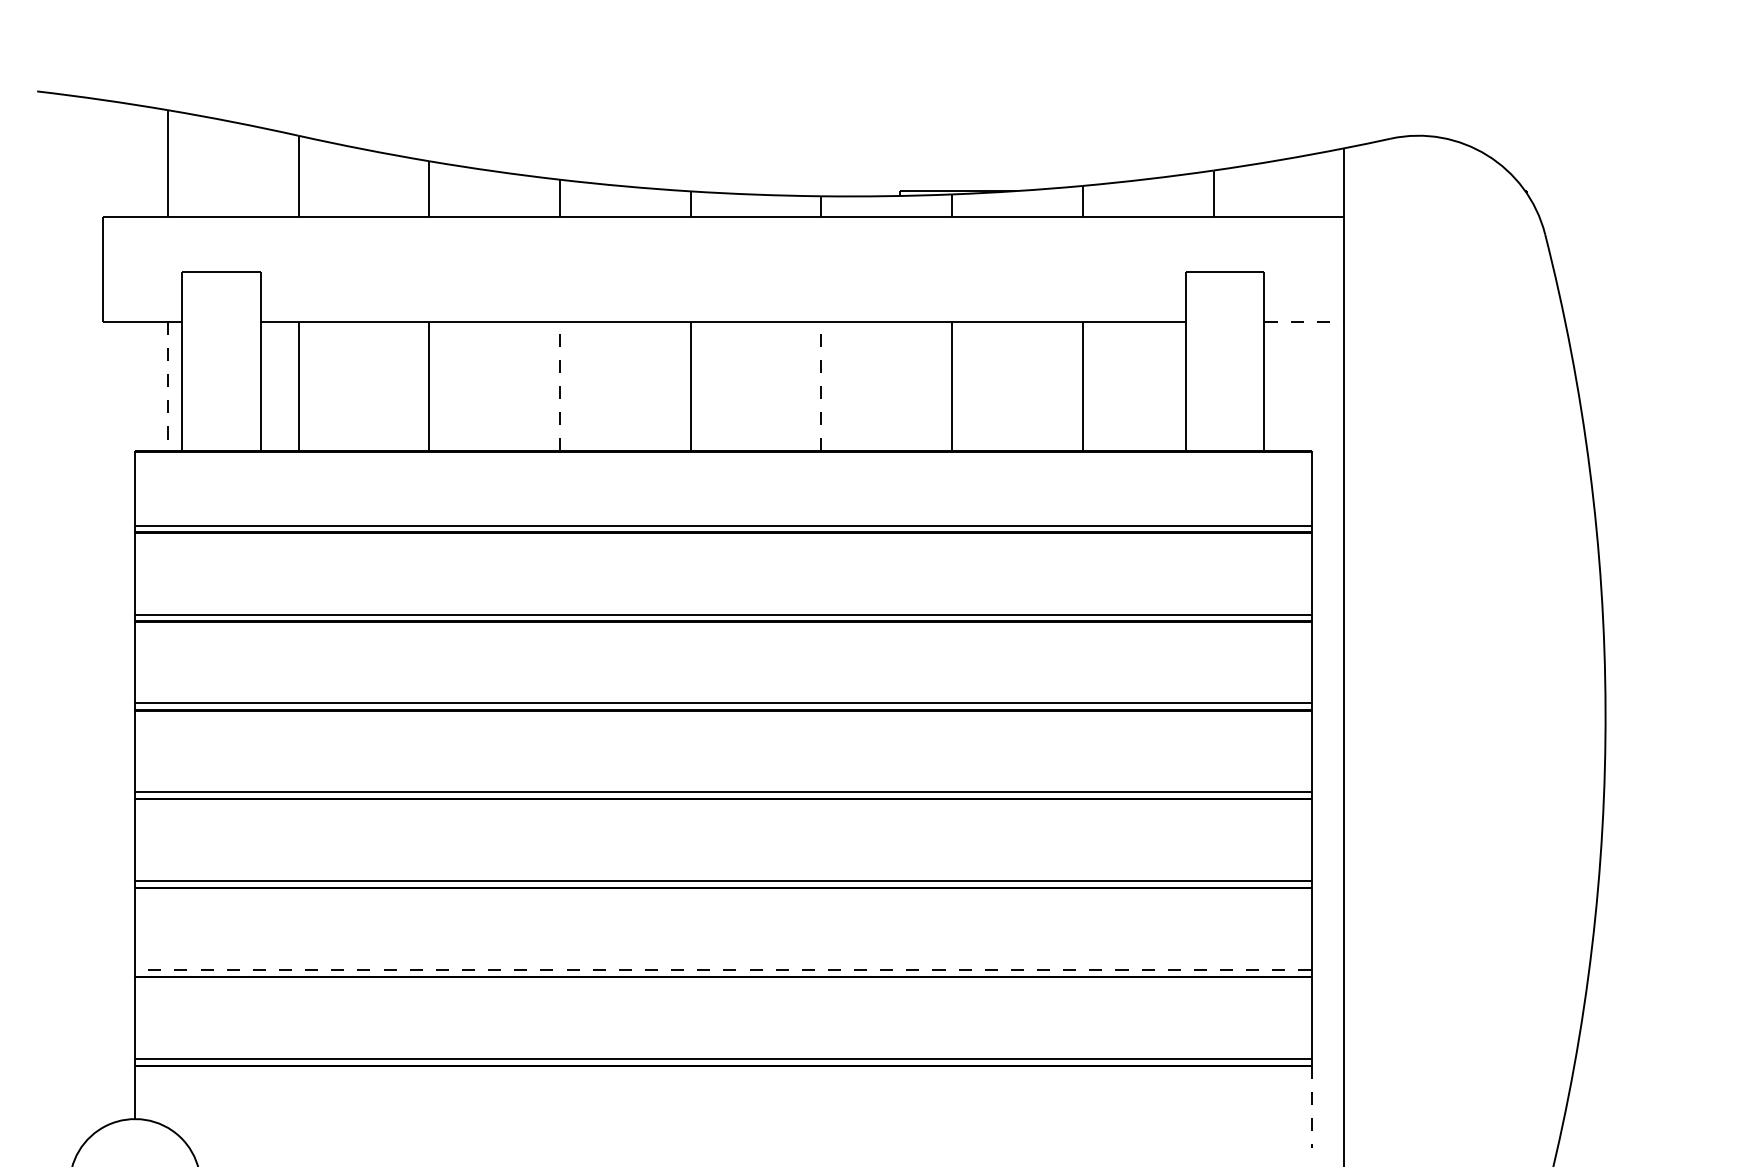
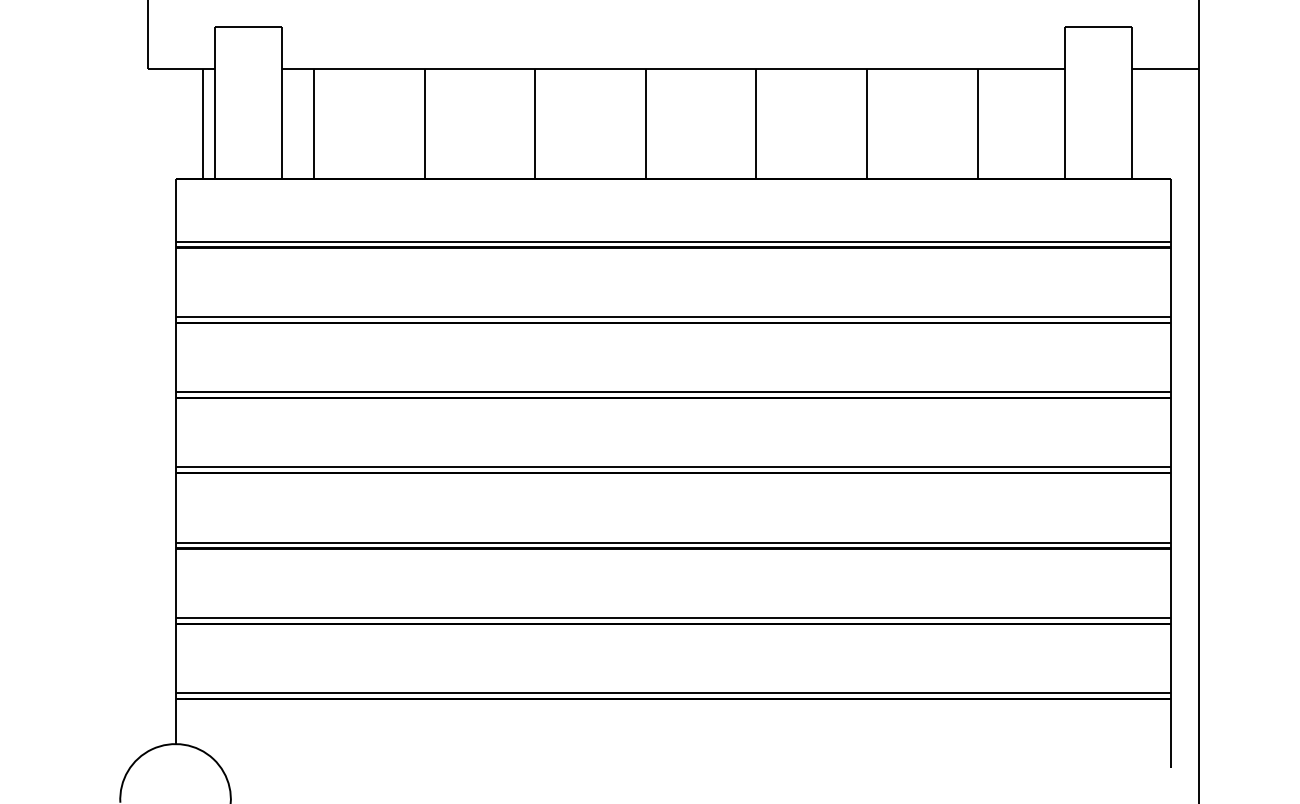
line: (1304, 321) -> (1165, 68), dashed -> solid
line: (167, 386) -> (202, 123), dashed -> solid
line: (559, 386) -> (534, 123), dashed -> solid
line: (821, 386) -> (756, 123), dashed -> solid
line: (722, 970) -> (672, 618), dashed -> solid
line: (1311, 1106) -> (1171, 733), dashed -> solid

